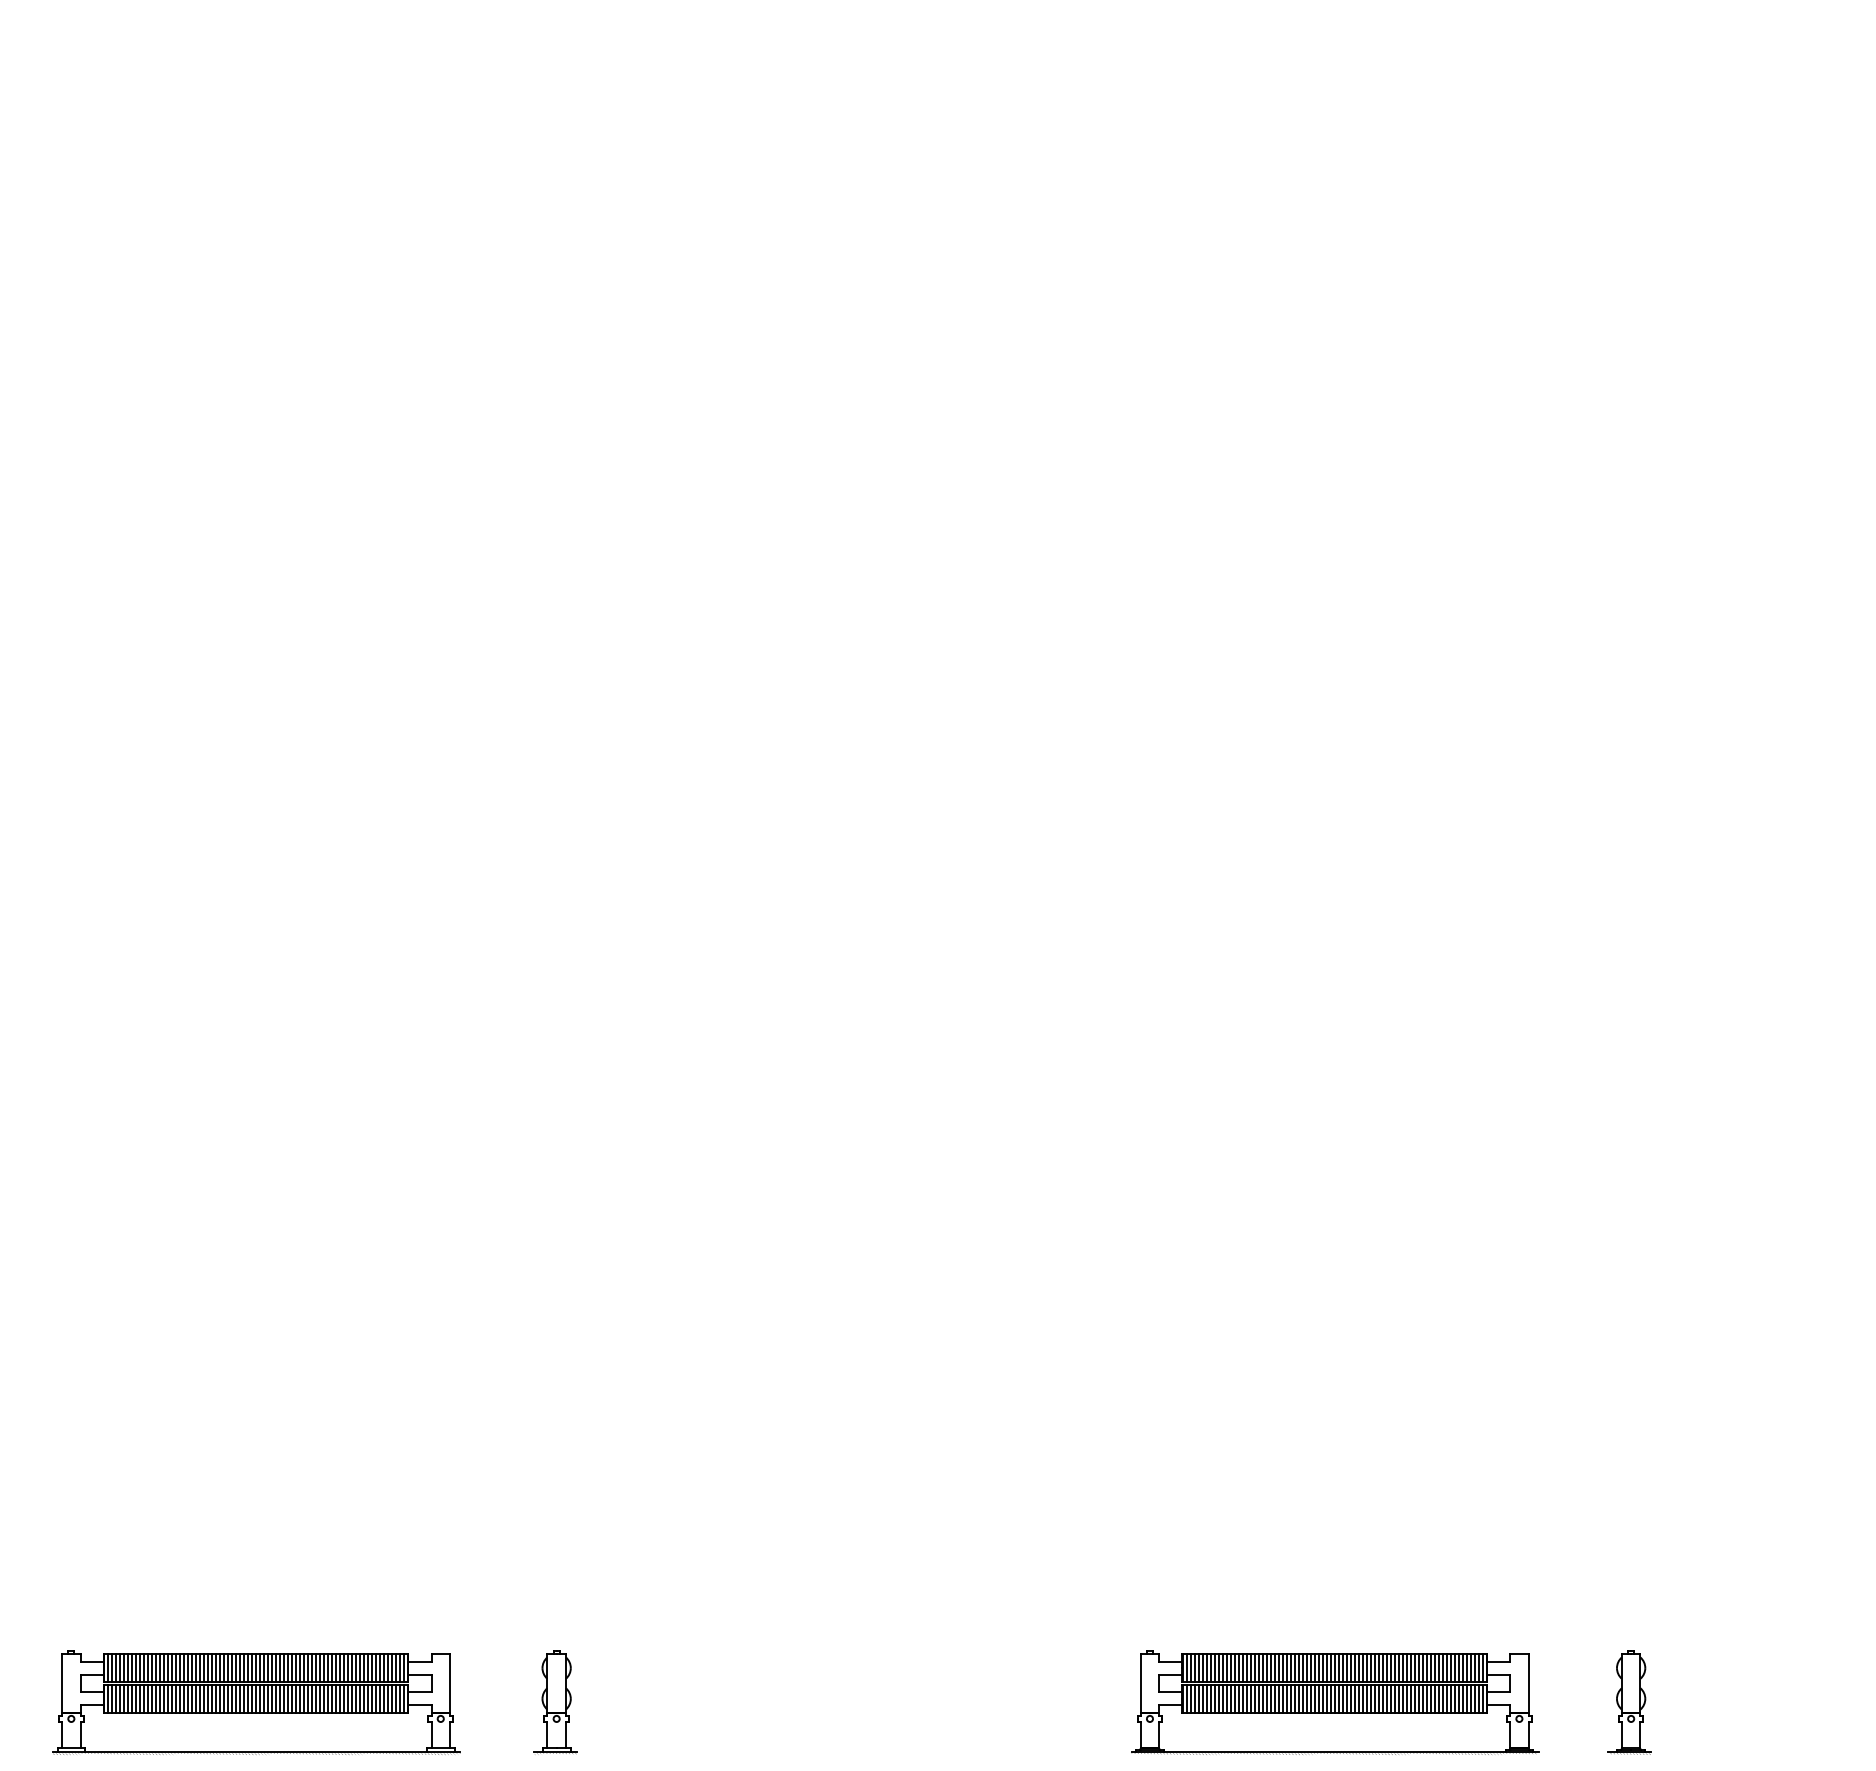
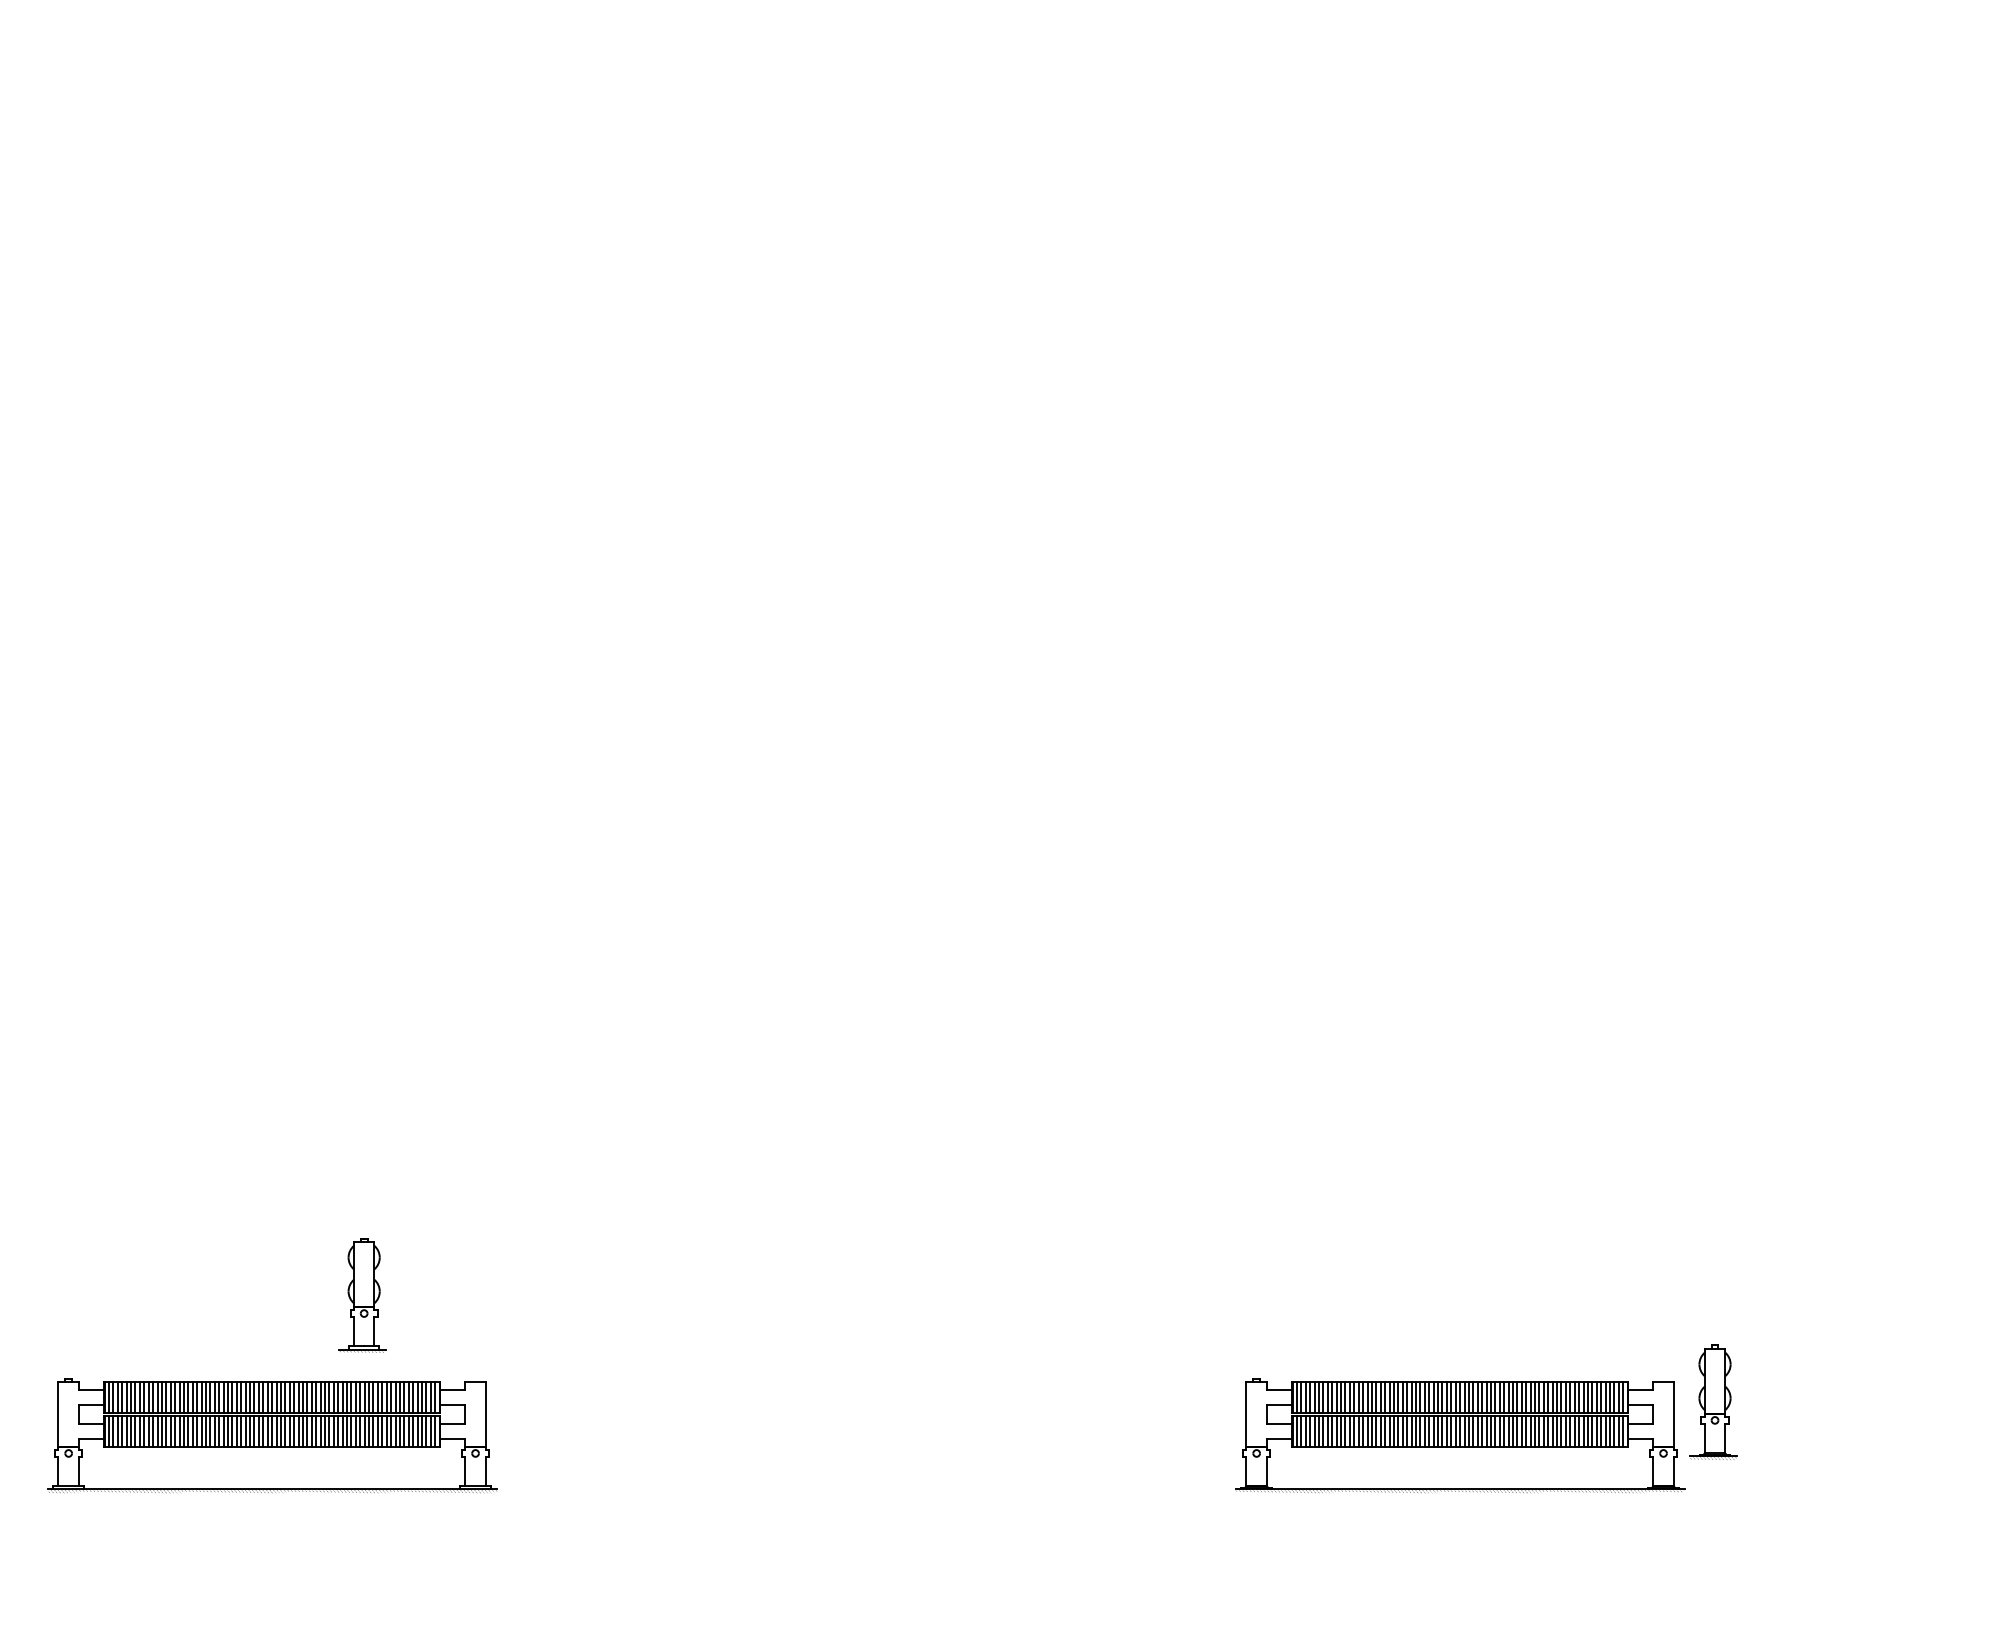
part: (555, 1702) -> (362, 1295), moved
part: (1629, 1702) -> (1713, 1402), moved

